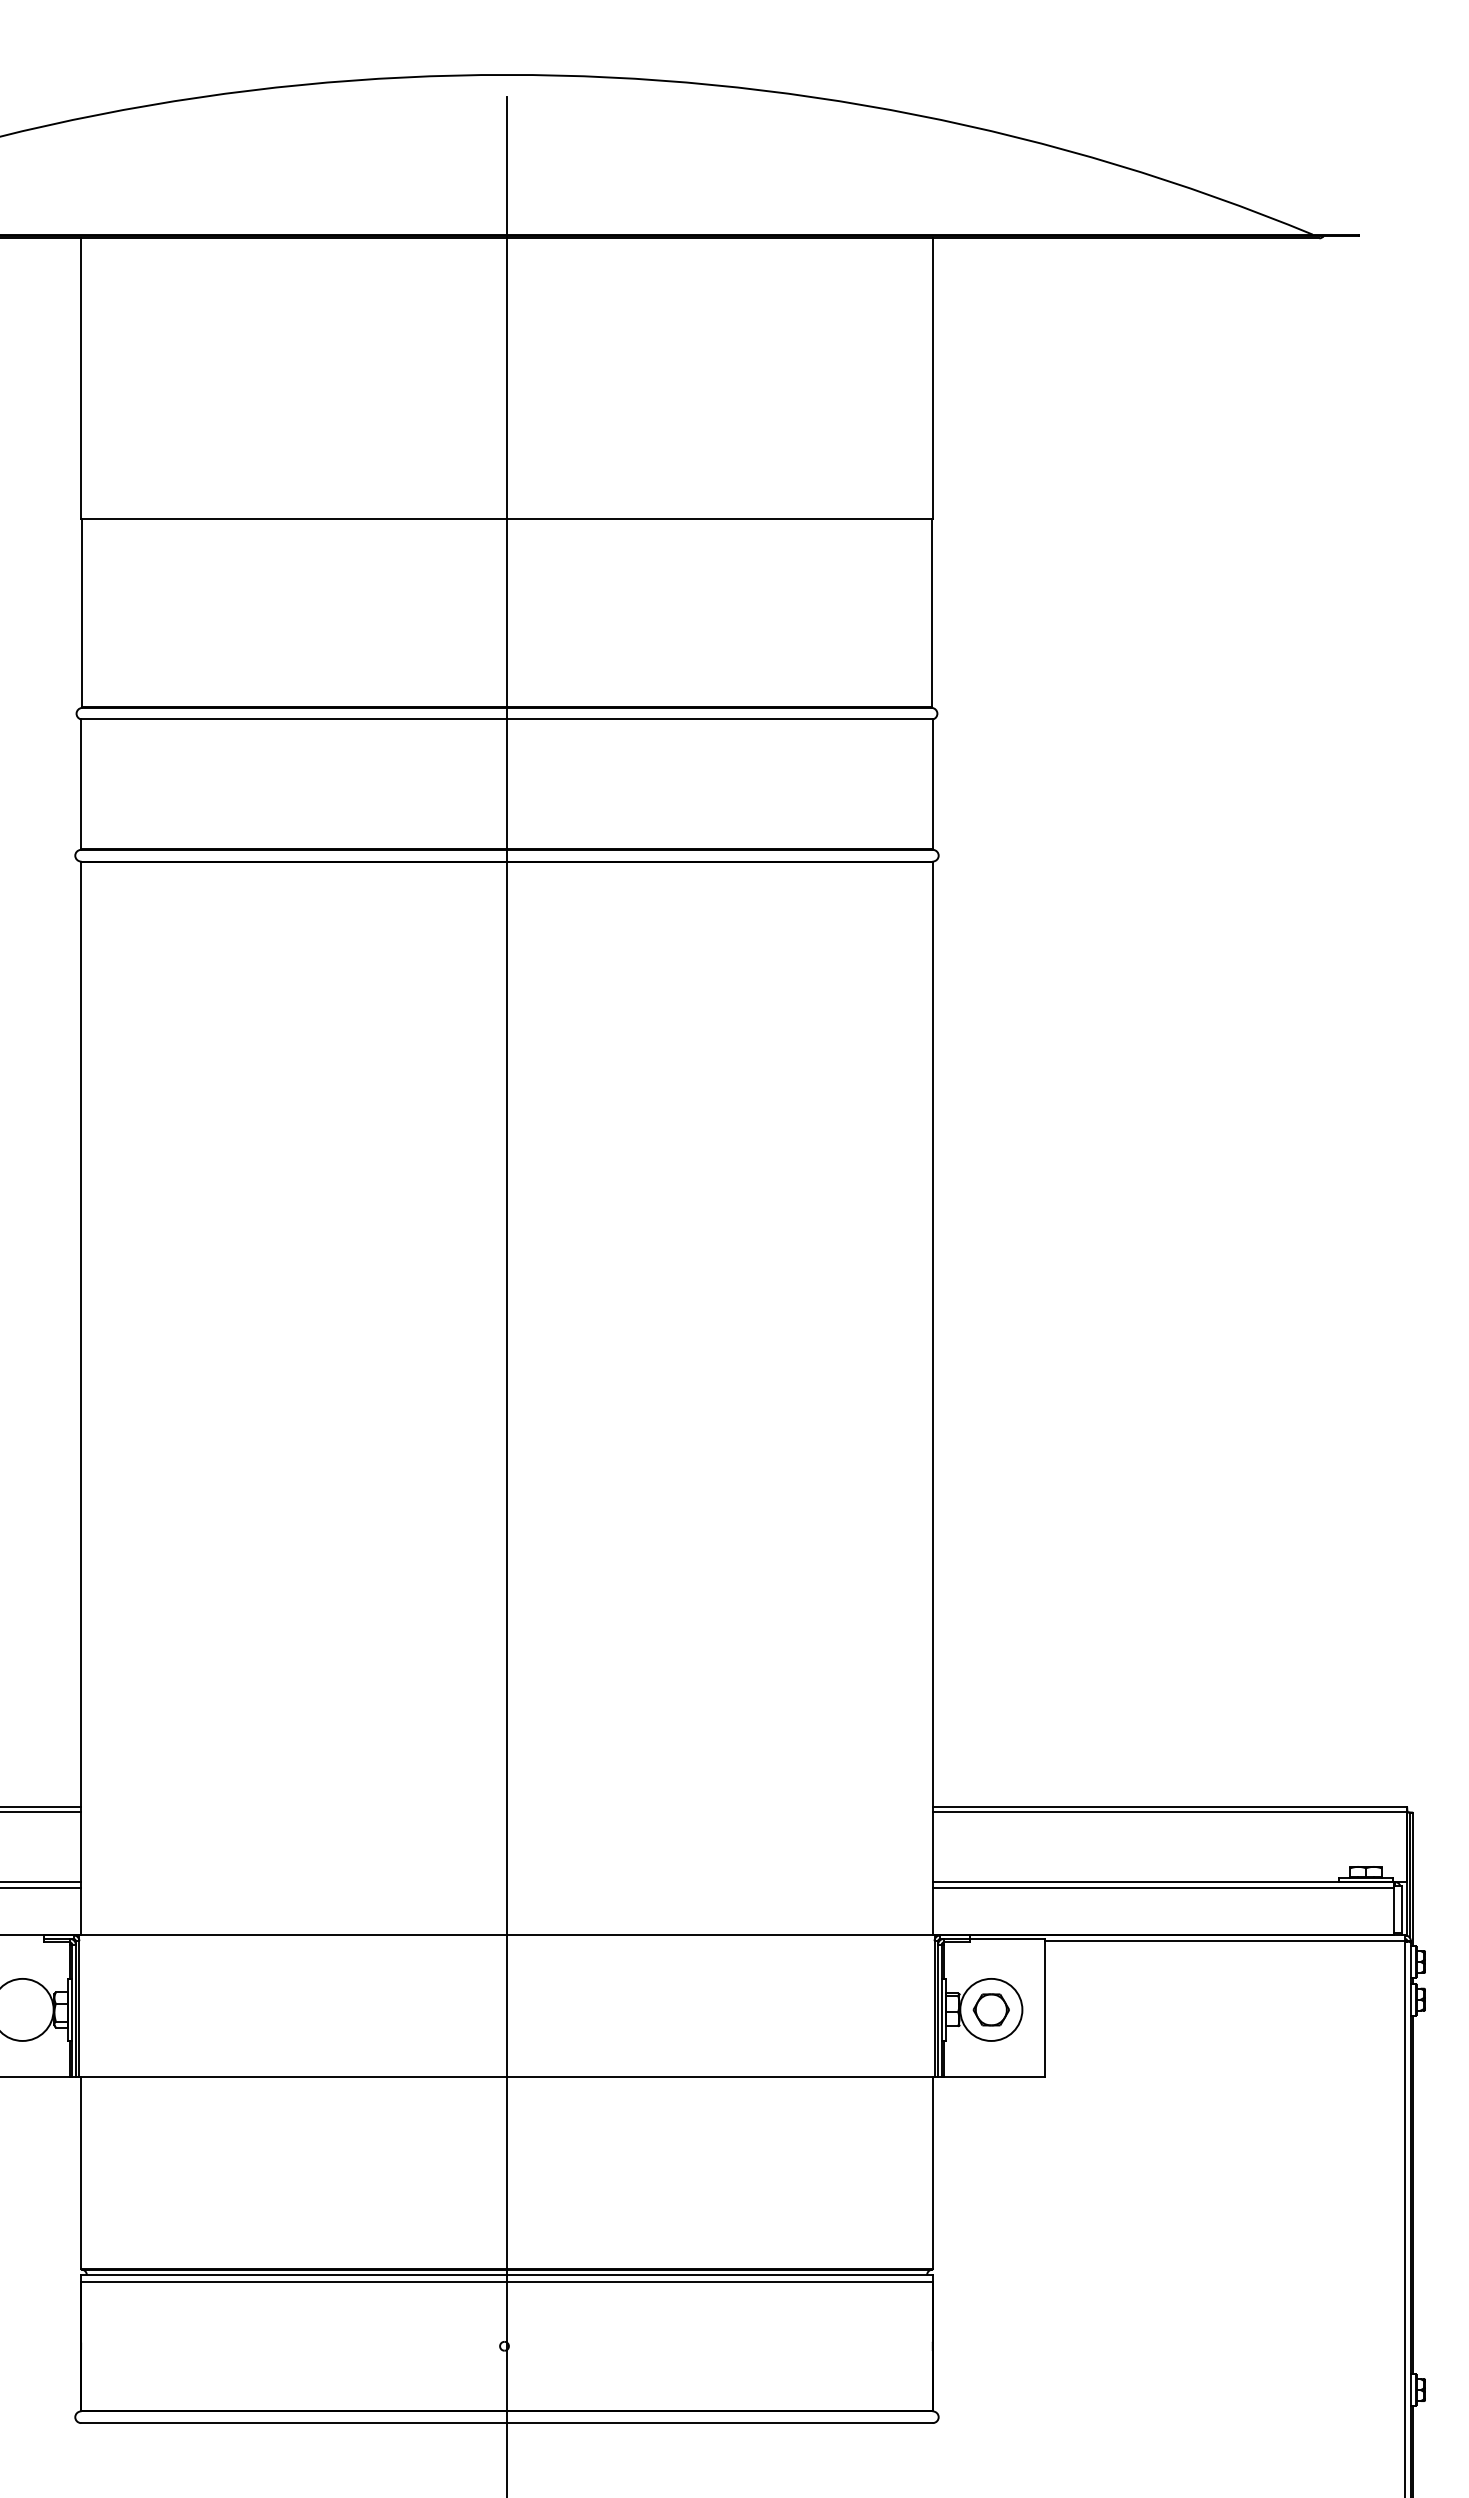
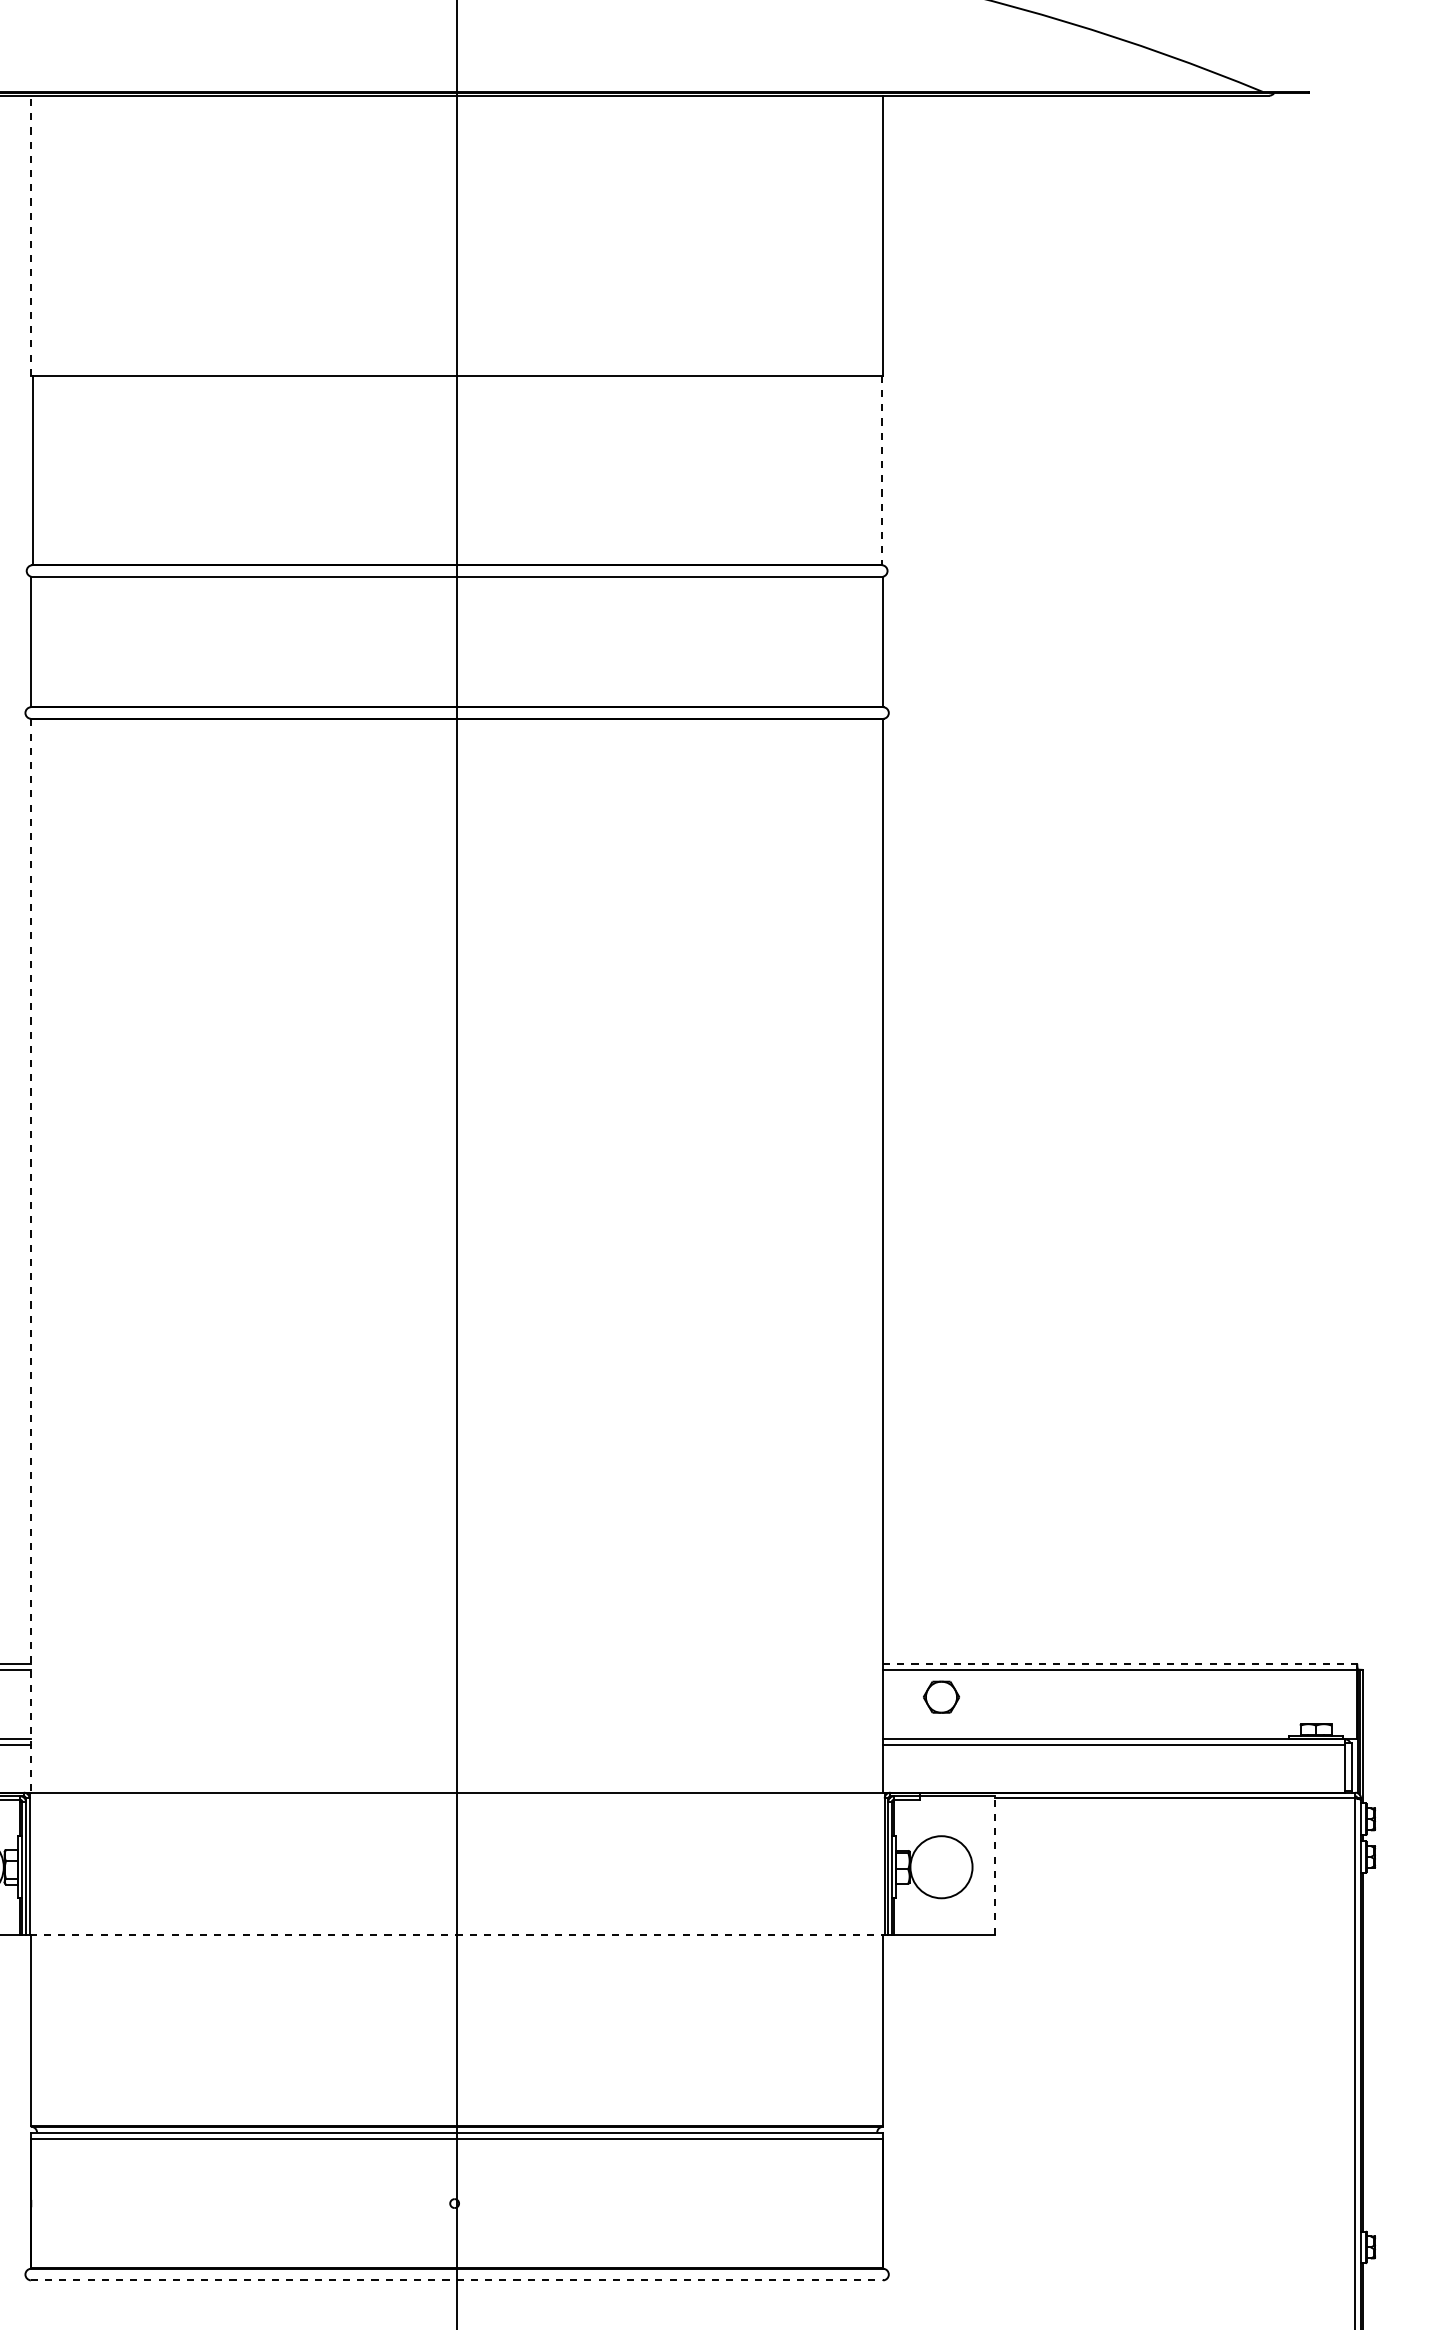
line: (81, 377) -> (31, 234), solid -> dashed
line: (931, 613) -> (881, 470), solid -> dashed
line: (81, 1398) -> (31, 1255), solid -> dashed
line: (1170, 1806) -> (1120, 1663), solid -> dashed
line: (1044, 2007) -> (994, 1864), solid -> dashed
part: (990, 2009) -> (940, 1696), moved
line: (506, 2077) -> (456, 1934), solid -> dashed
line: (507, 2423) -> (457, 2280), solid -> dashed

